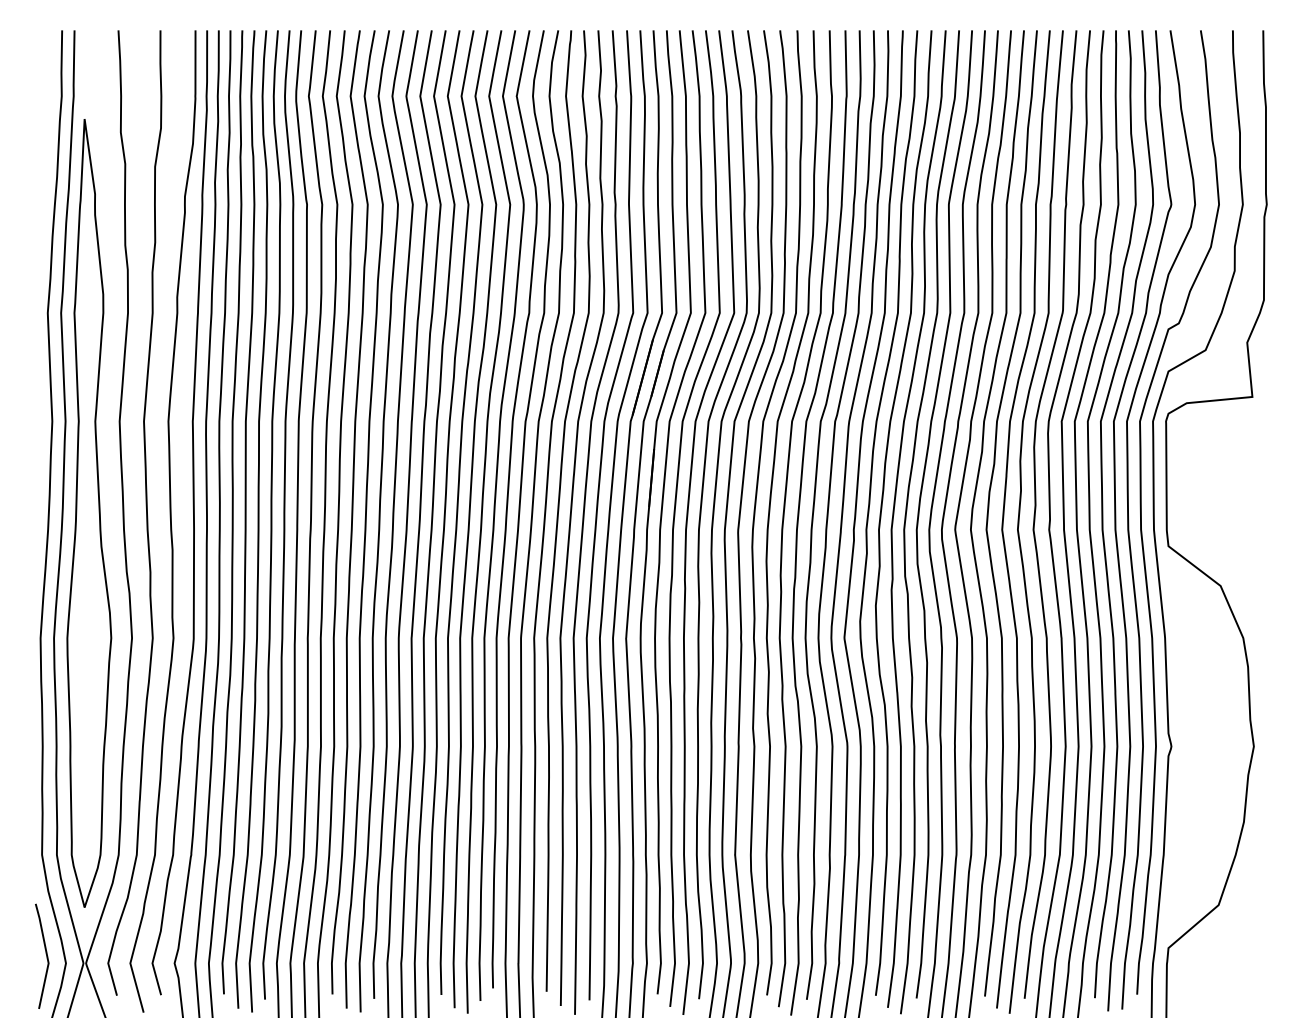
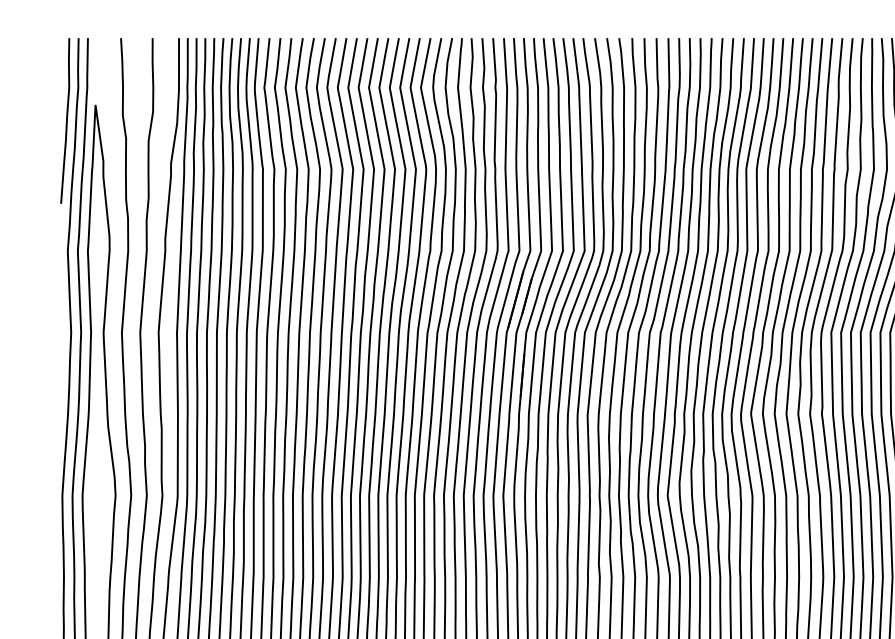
curve: (45, 140) -> (66, 121), added

